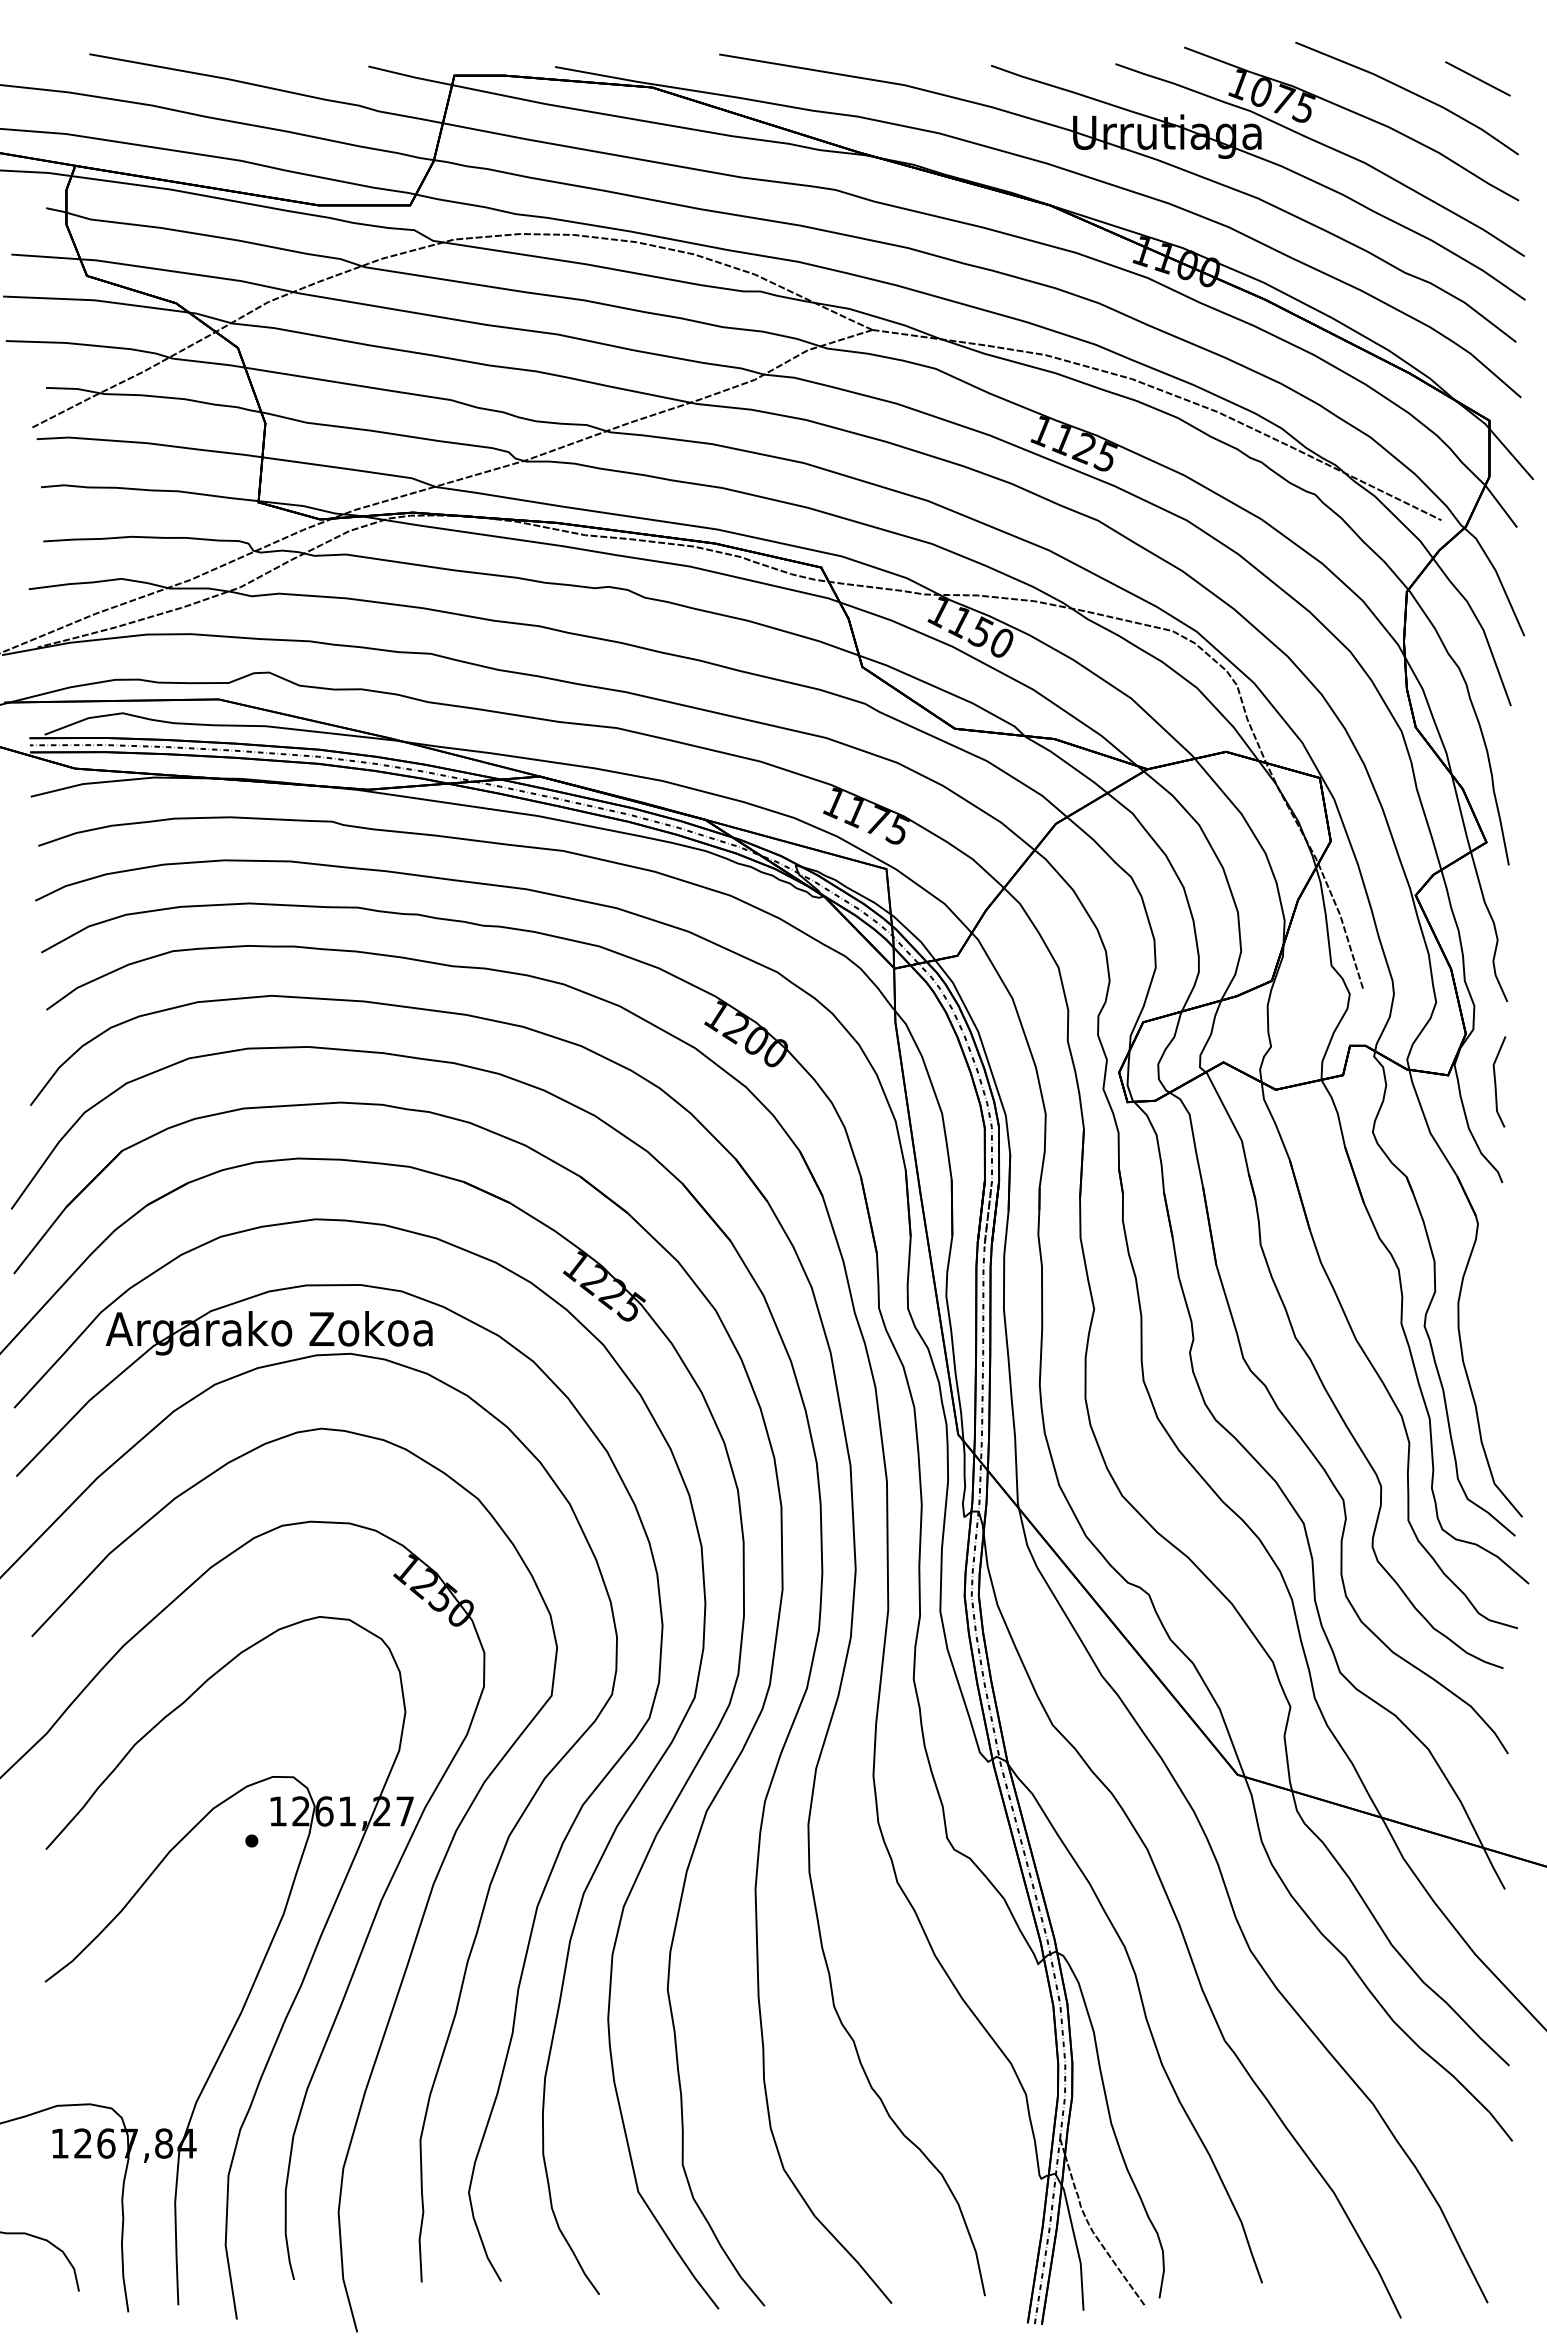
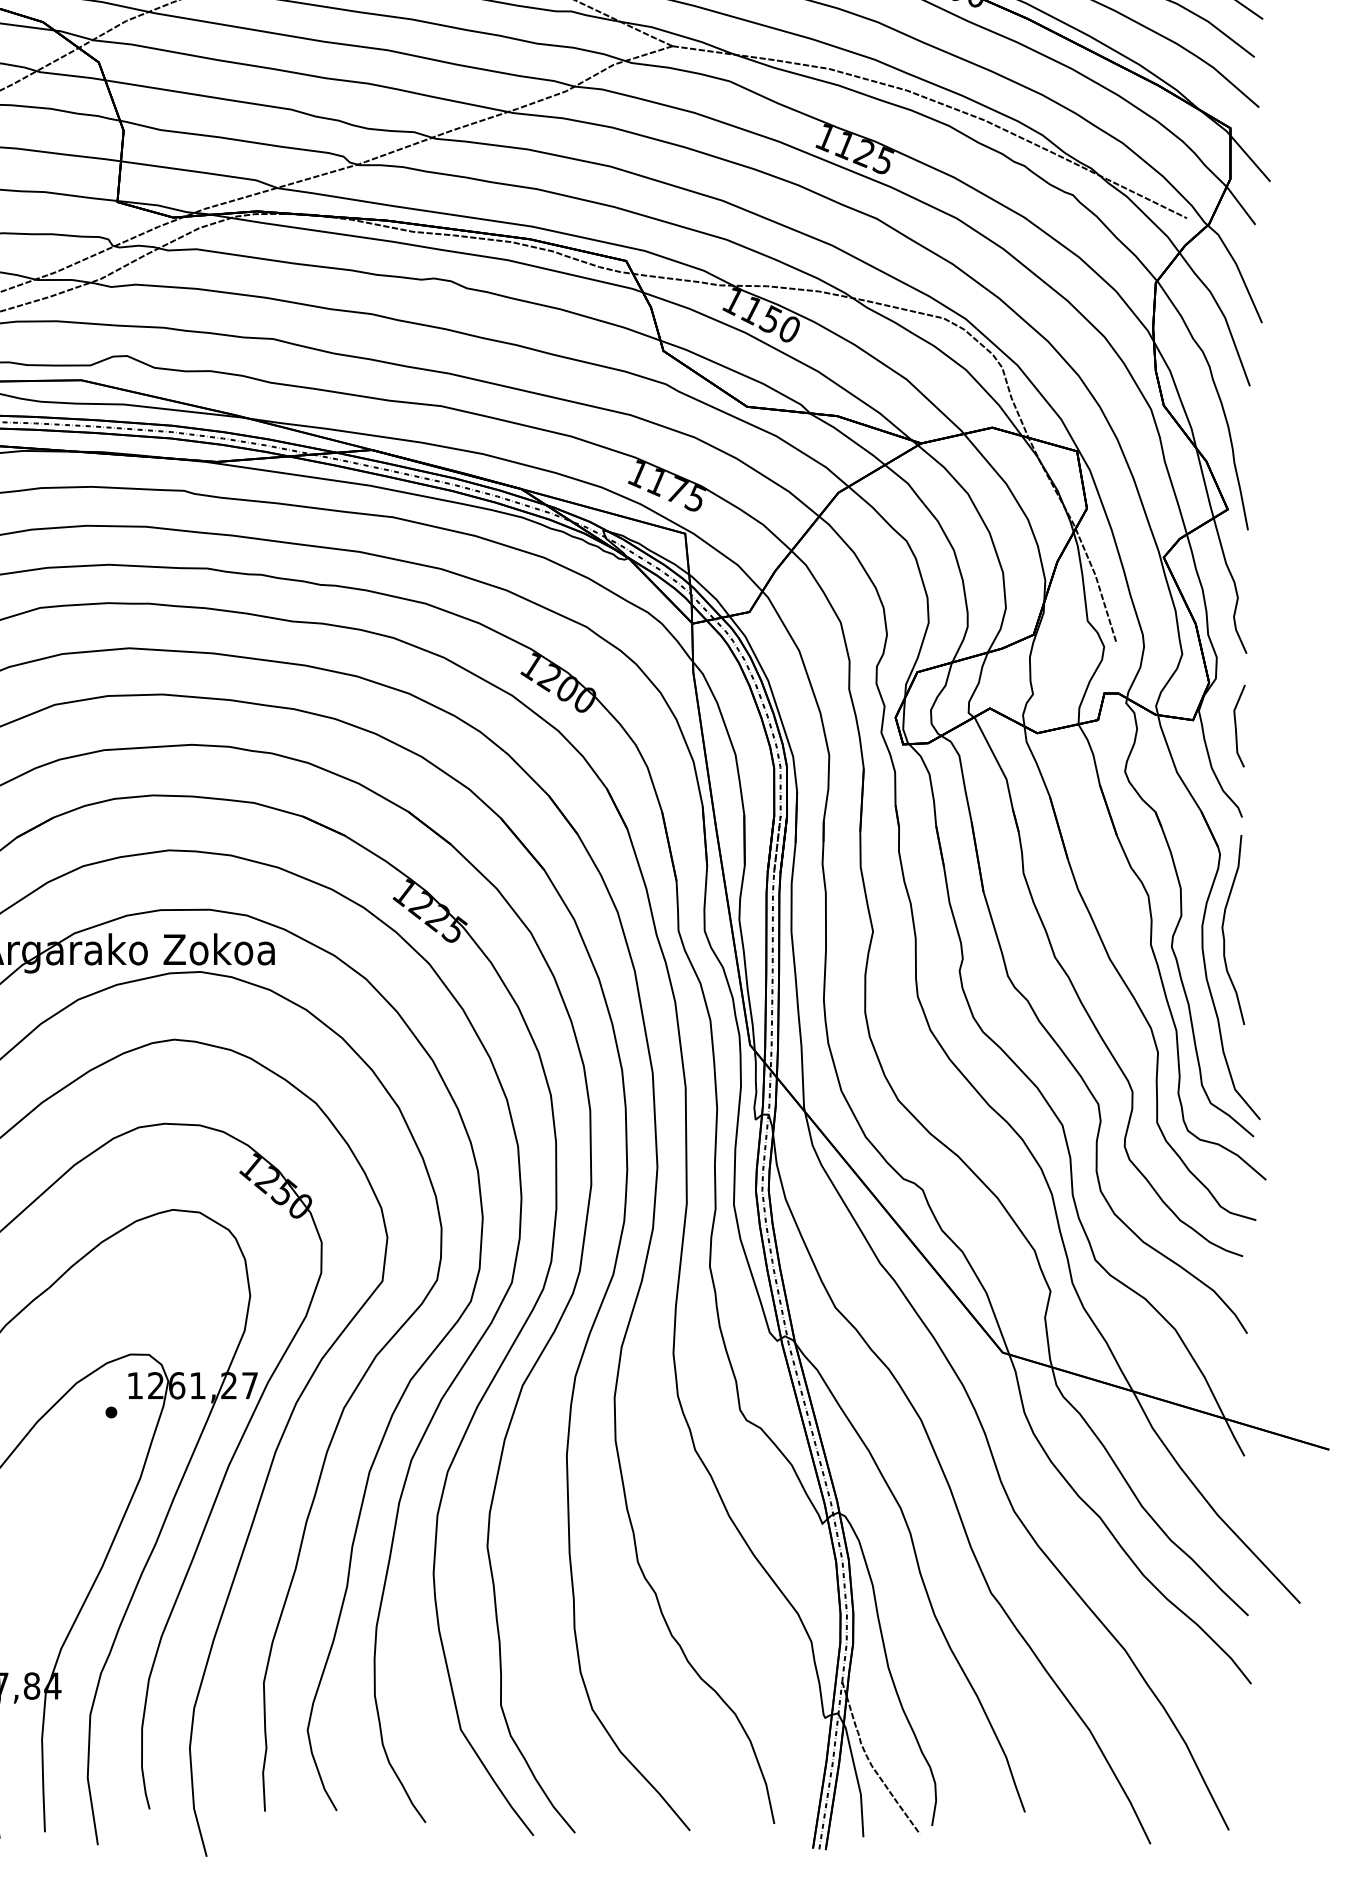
curve: (1482, 1309) -> (1224, 931), added

